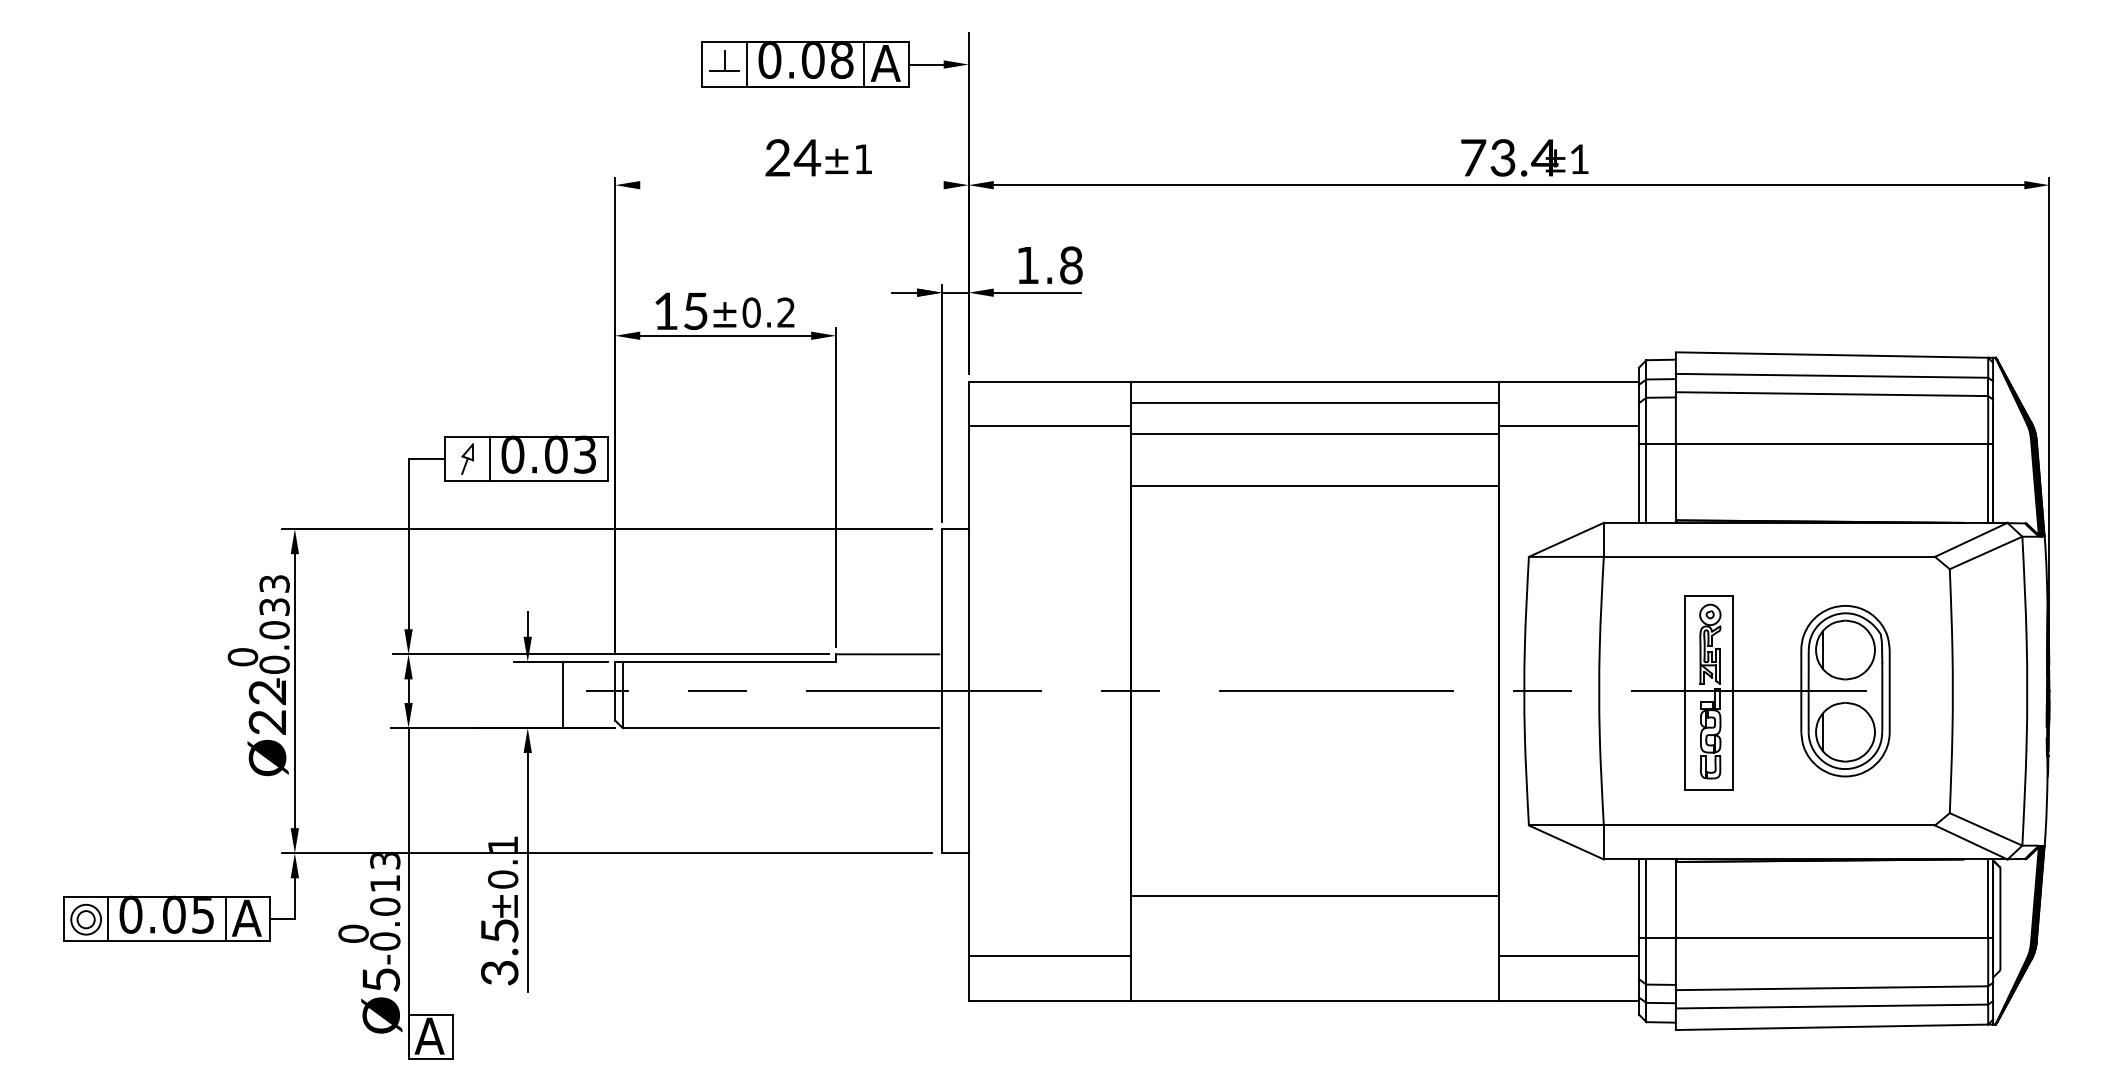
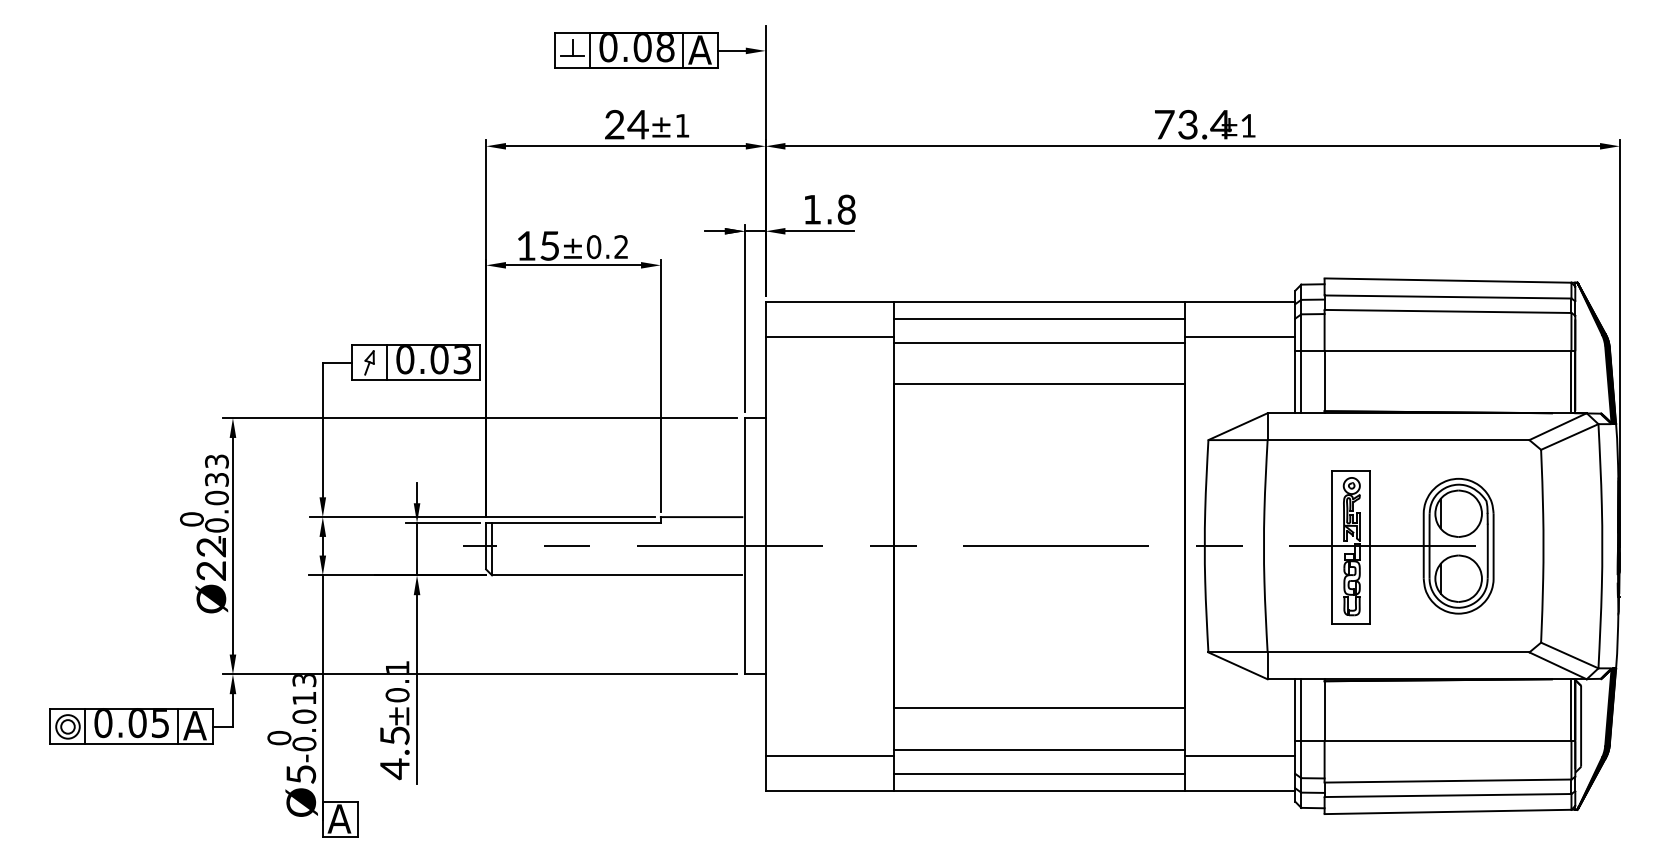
line: (791, 185) -> (625, 146), added
line: (563, 695) -> (417, 549), moved
line: (1313, 948) -> (1038, 749), added
text: (499, 973) -> (394, 769), 3.5 -> 4.5
line: (1313, 978) -> (1038, 773), added

